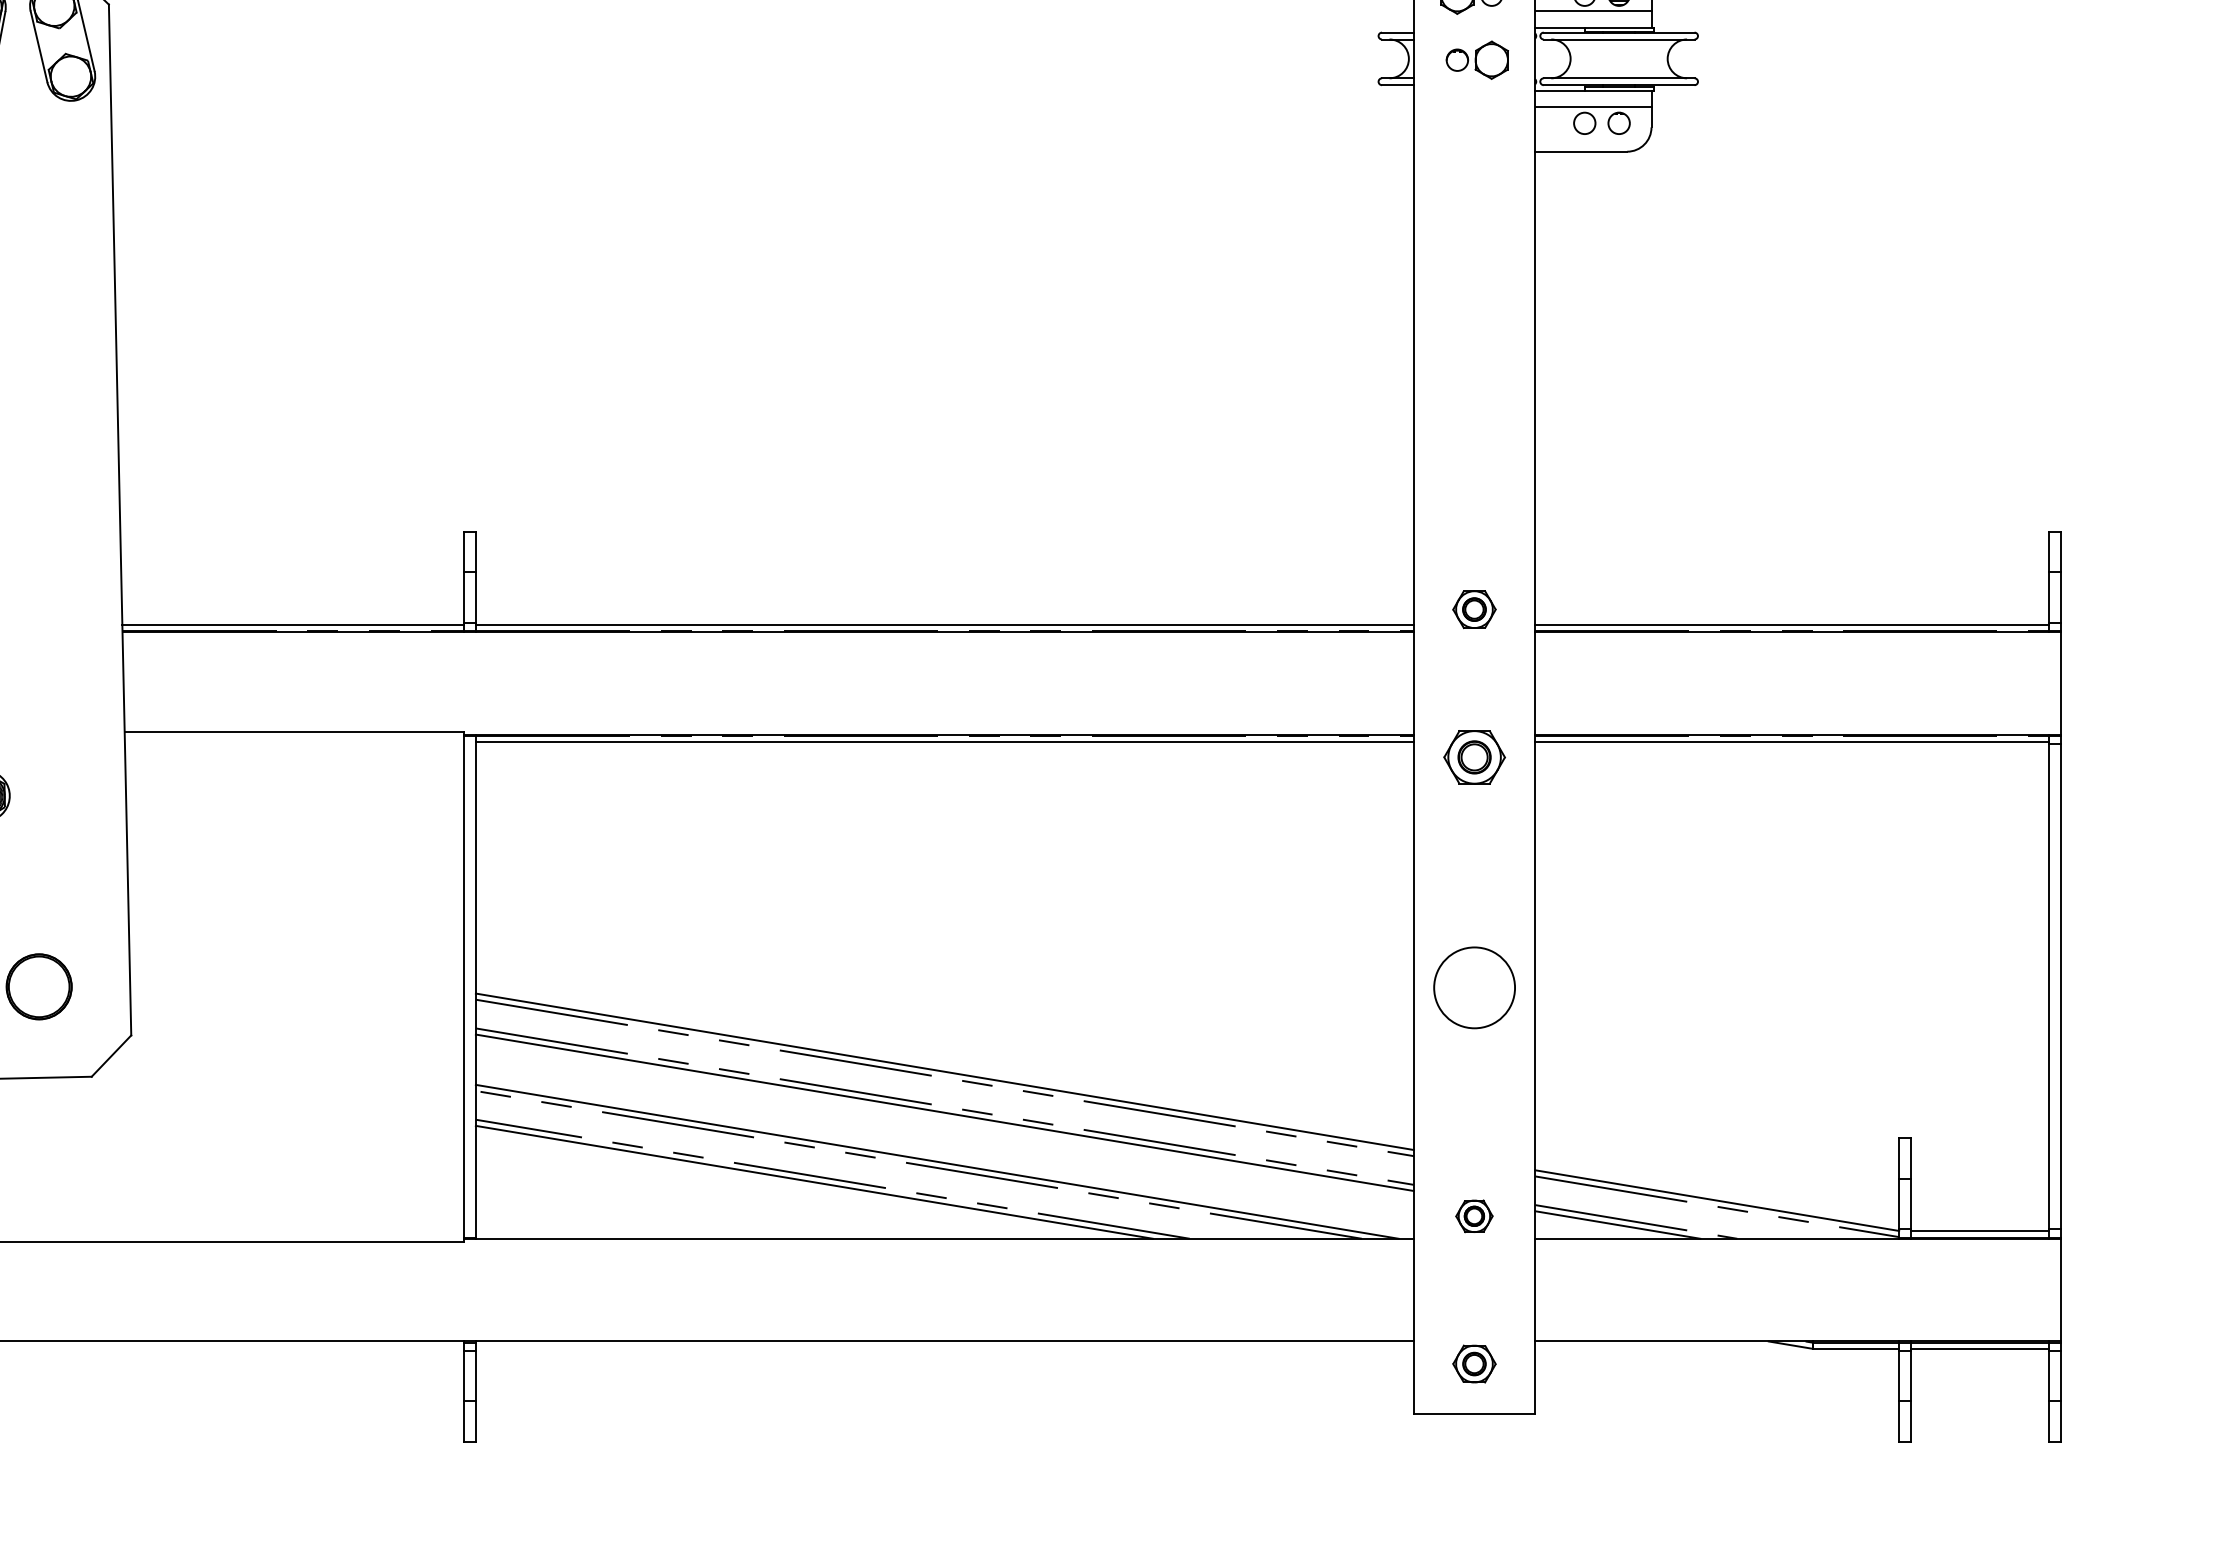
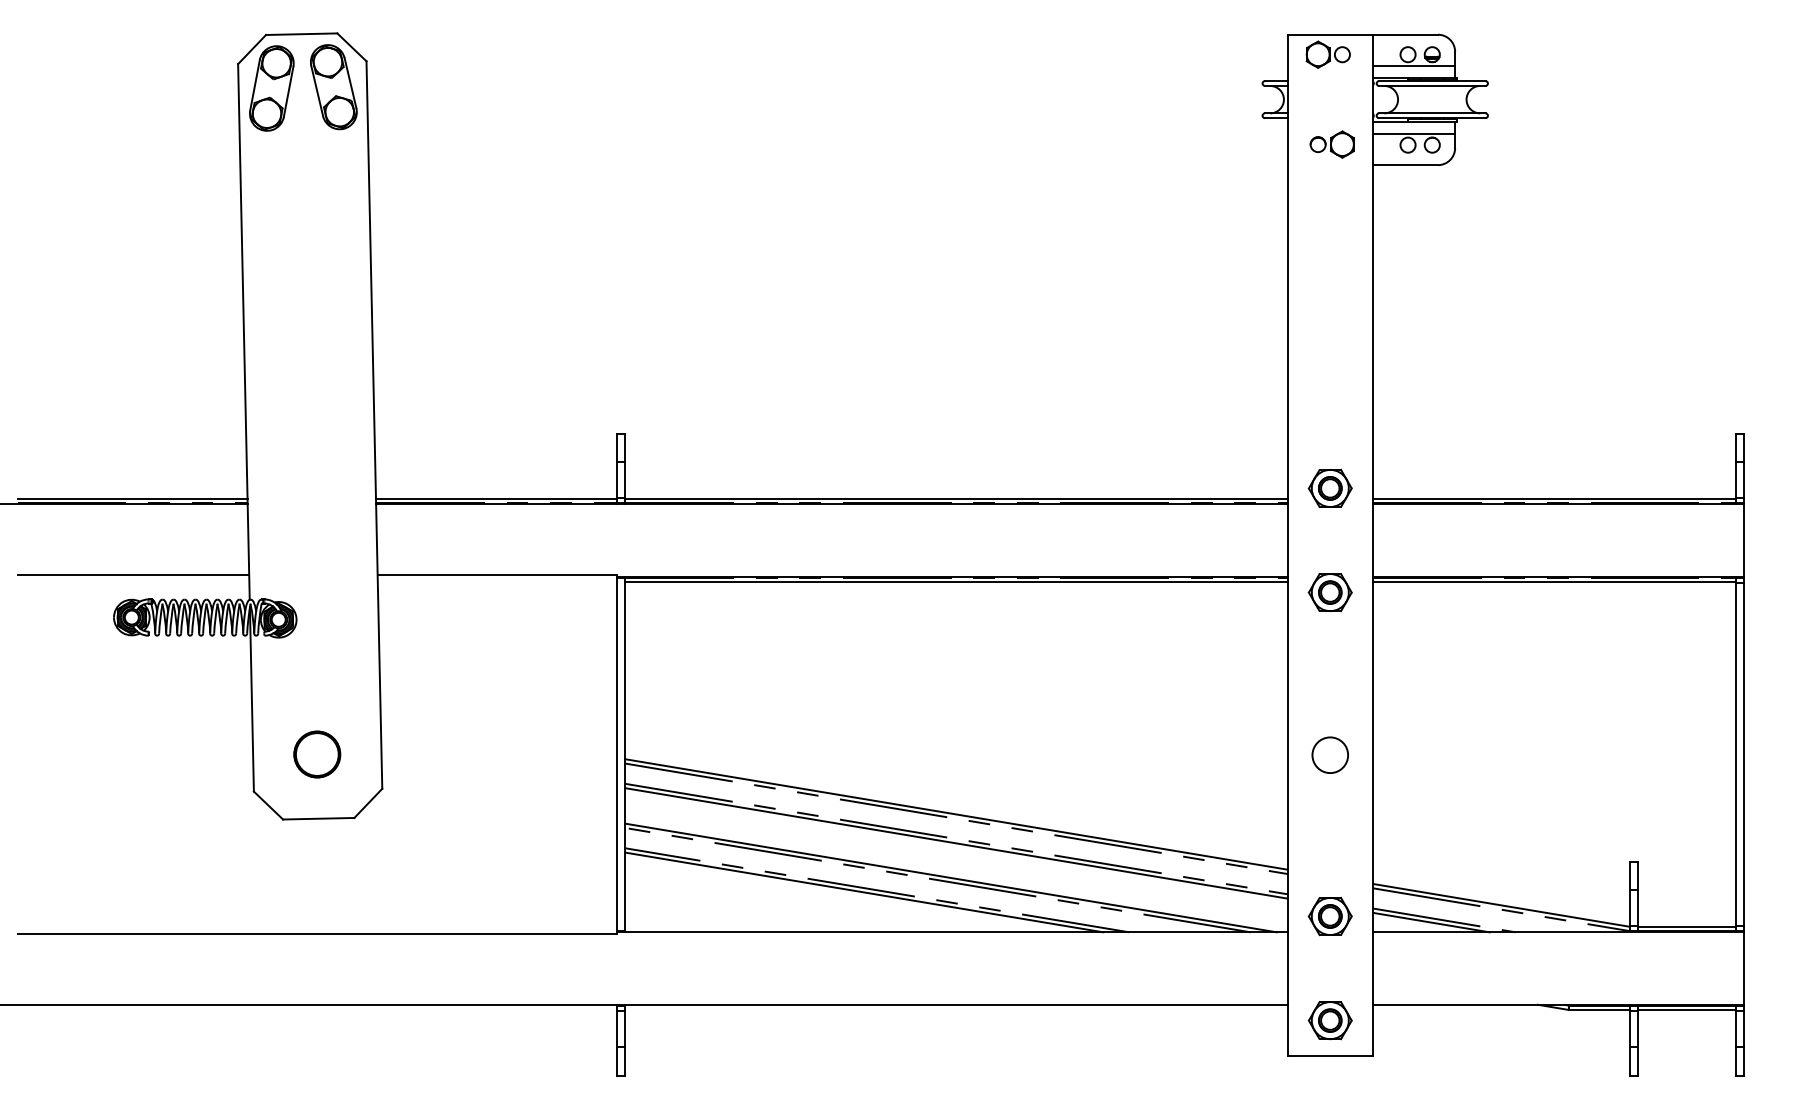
part: (1476, 60) -> (1331, 144), moved
part: (1473, 608) -> (1329, 487), size x1.43
circle: (1474, 988) -> (1330, 755), size x0.62
part: (1473, 1216) -> (1329, 916), size x1.67
part: (1473, 1363) -> (1329, 1020), size x1.43

